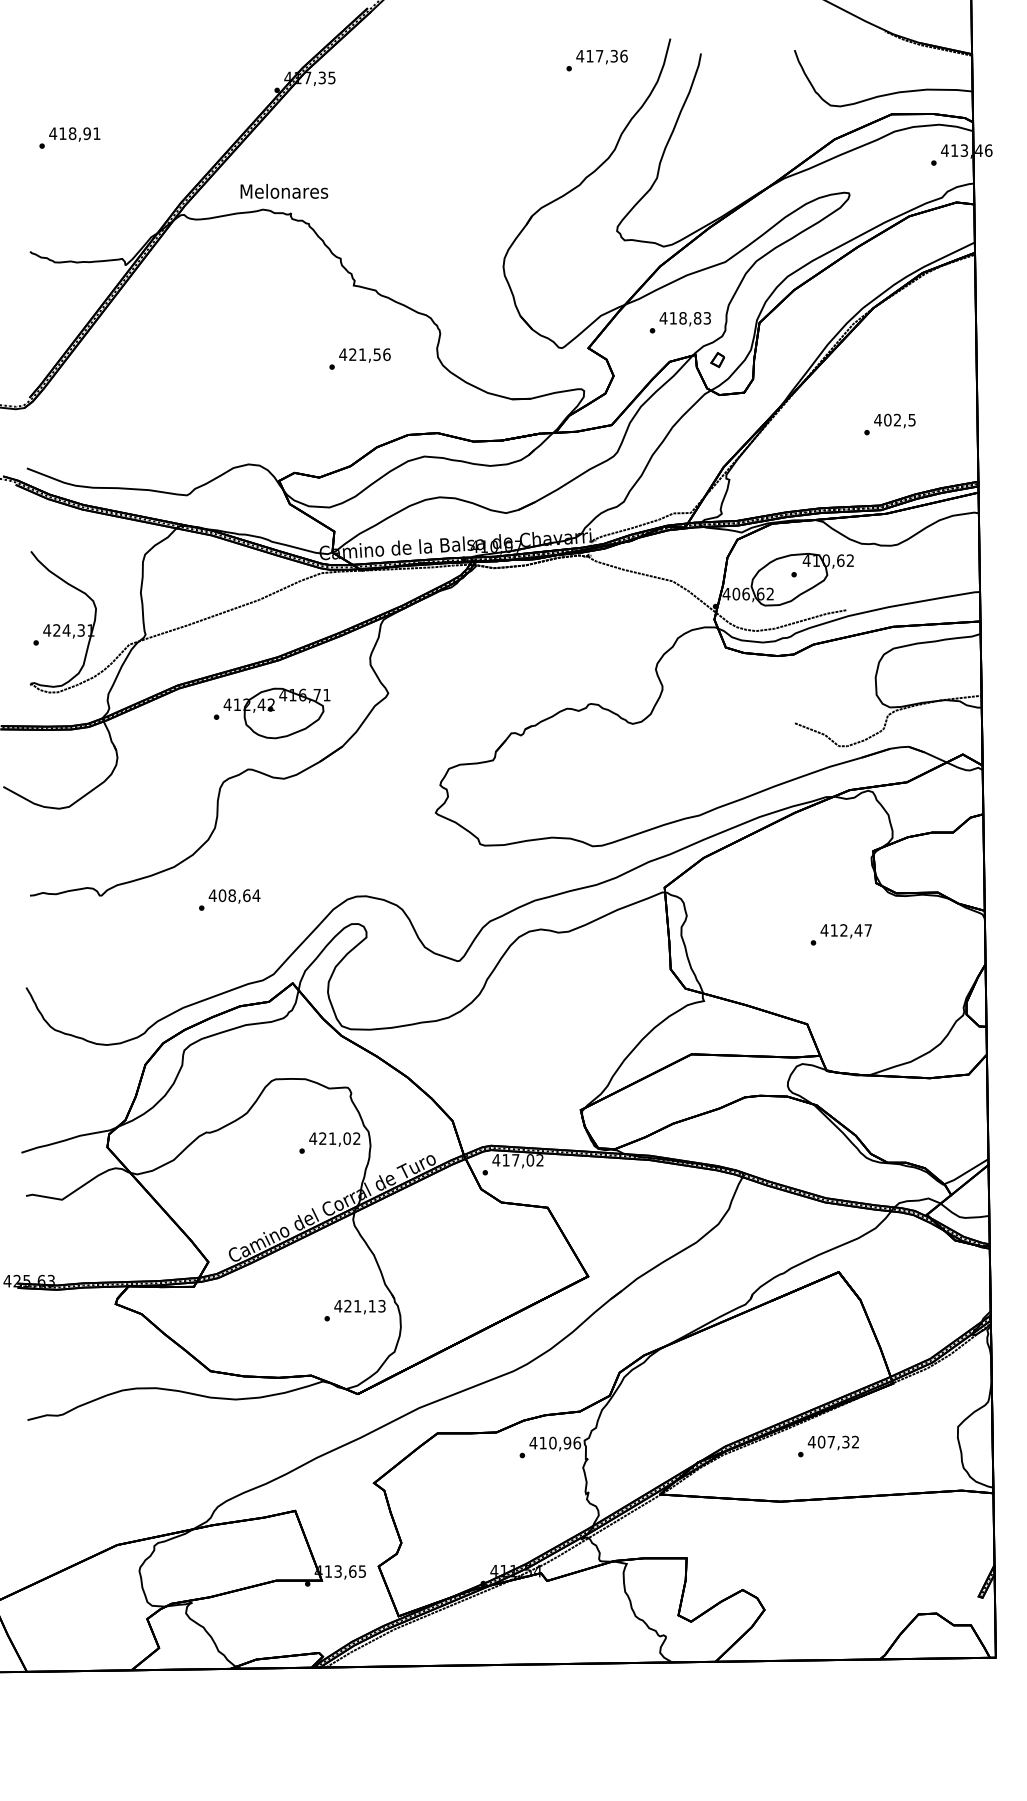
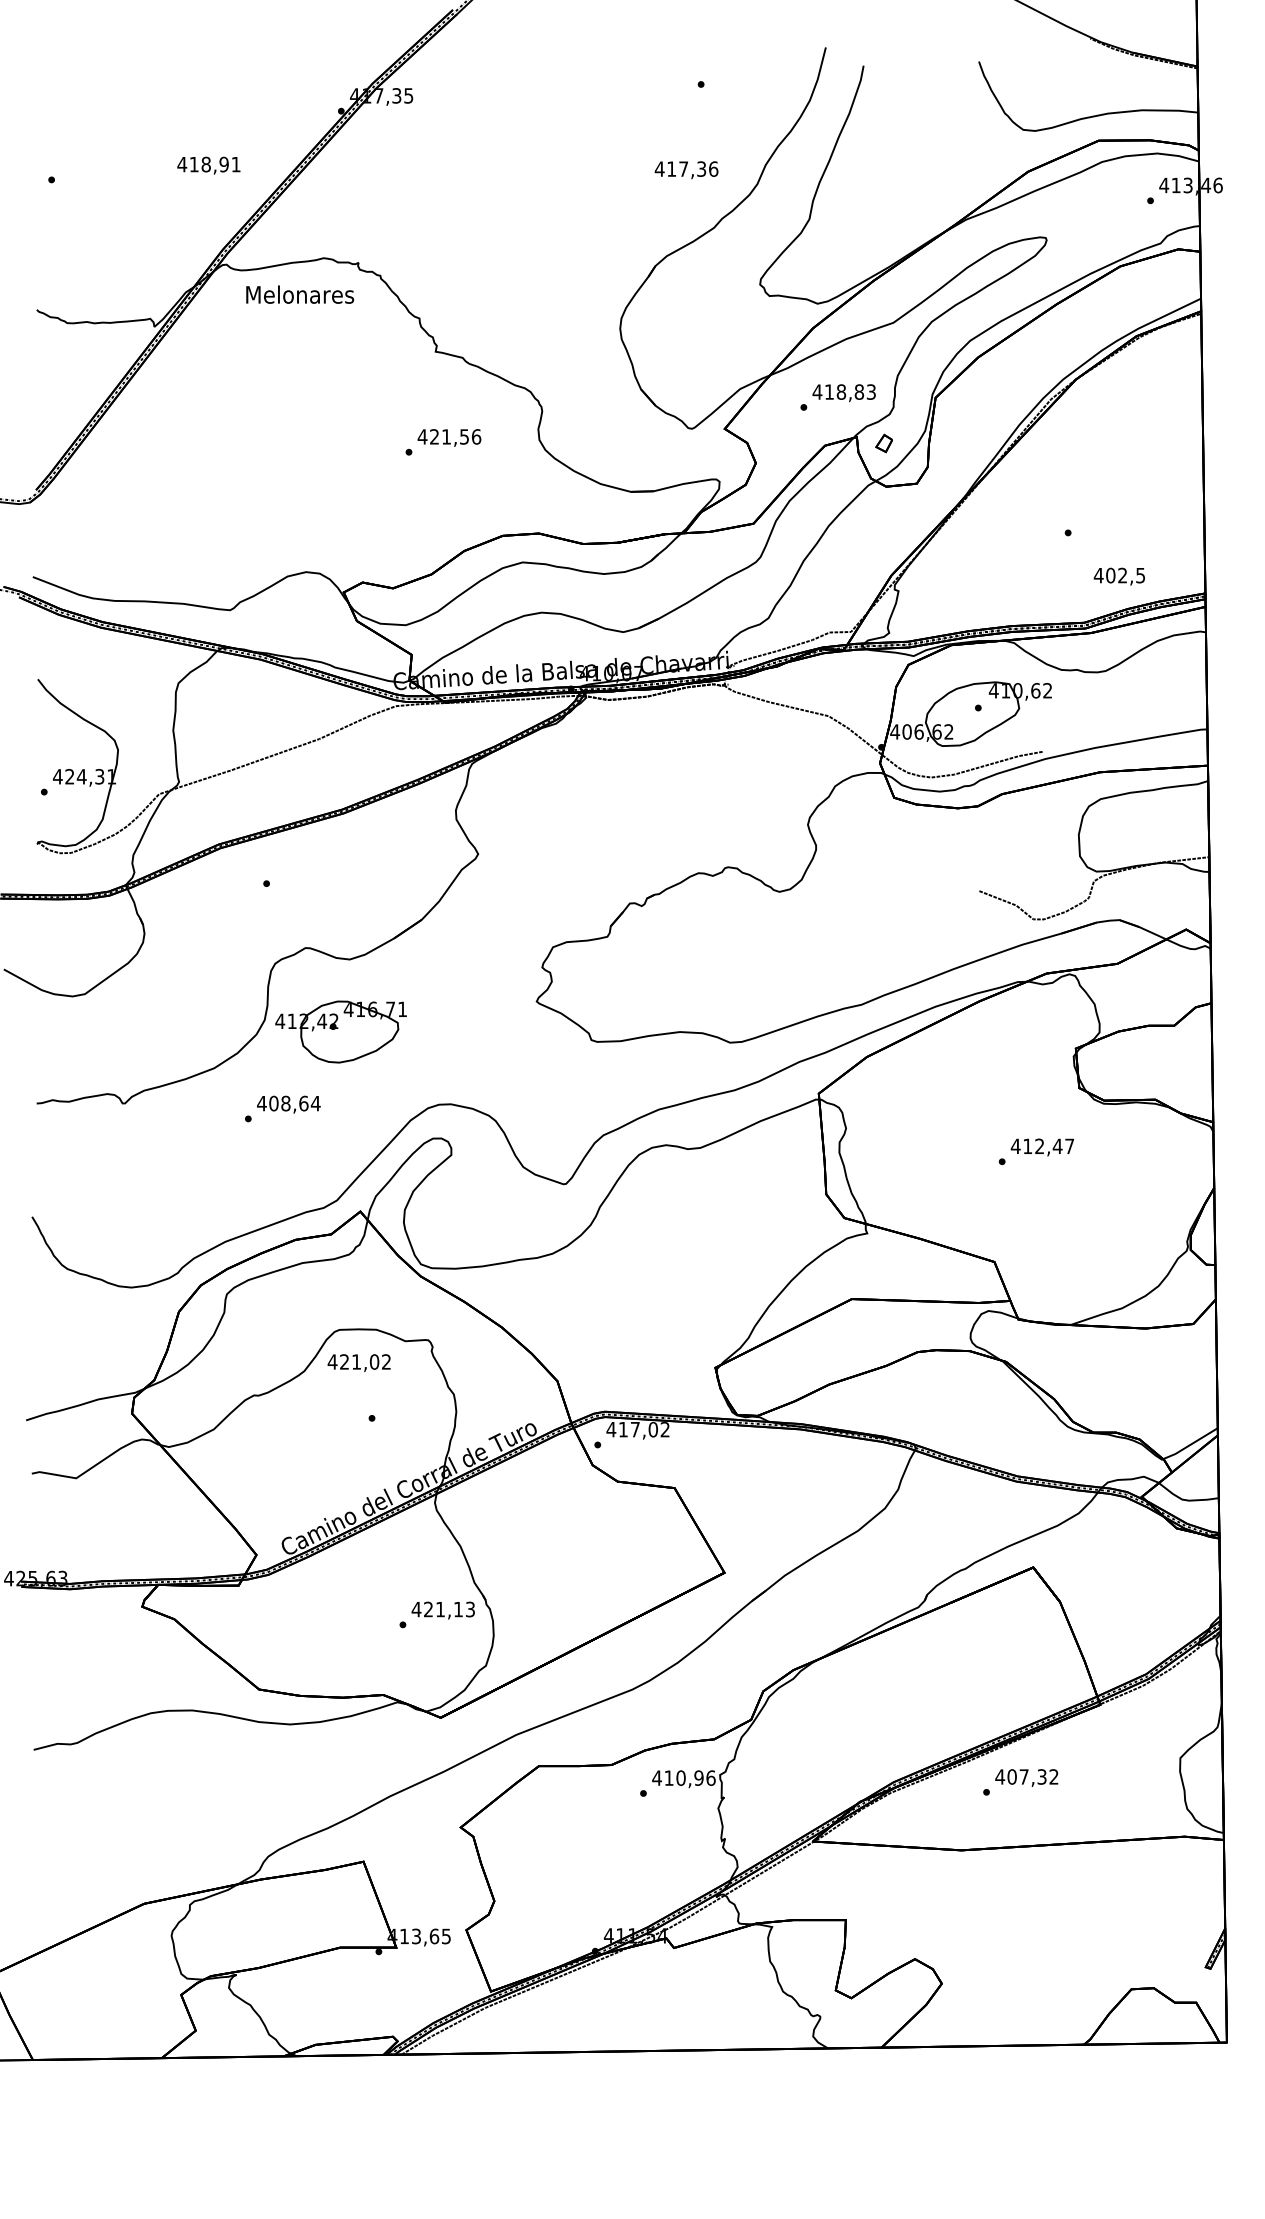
text: (601, 57) -> (686, 170), moved
text: (74, 134) -> (208, 165), moved
text: (284, 191) -> (300, 294), moved
text: (894, 420) -> (1118, 576), moved
part: (276, 713) -> (340, 1031), moved
text: (334, 1139) -> (358, 1362), moved

